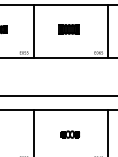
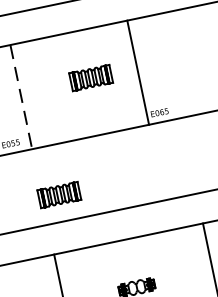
line: (108, 31) -> (138, 72), moved
line: (33, 32) -> (20, 99), solid -> dashed
part: (41, 82) -> (57, 195), added

